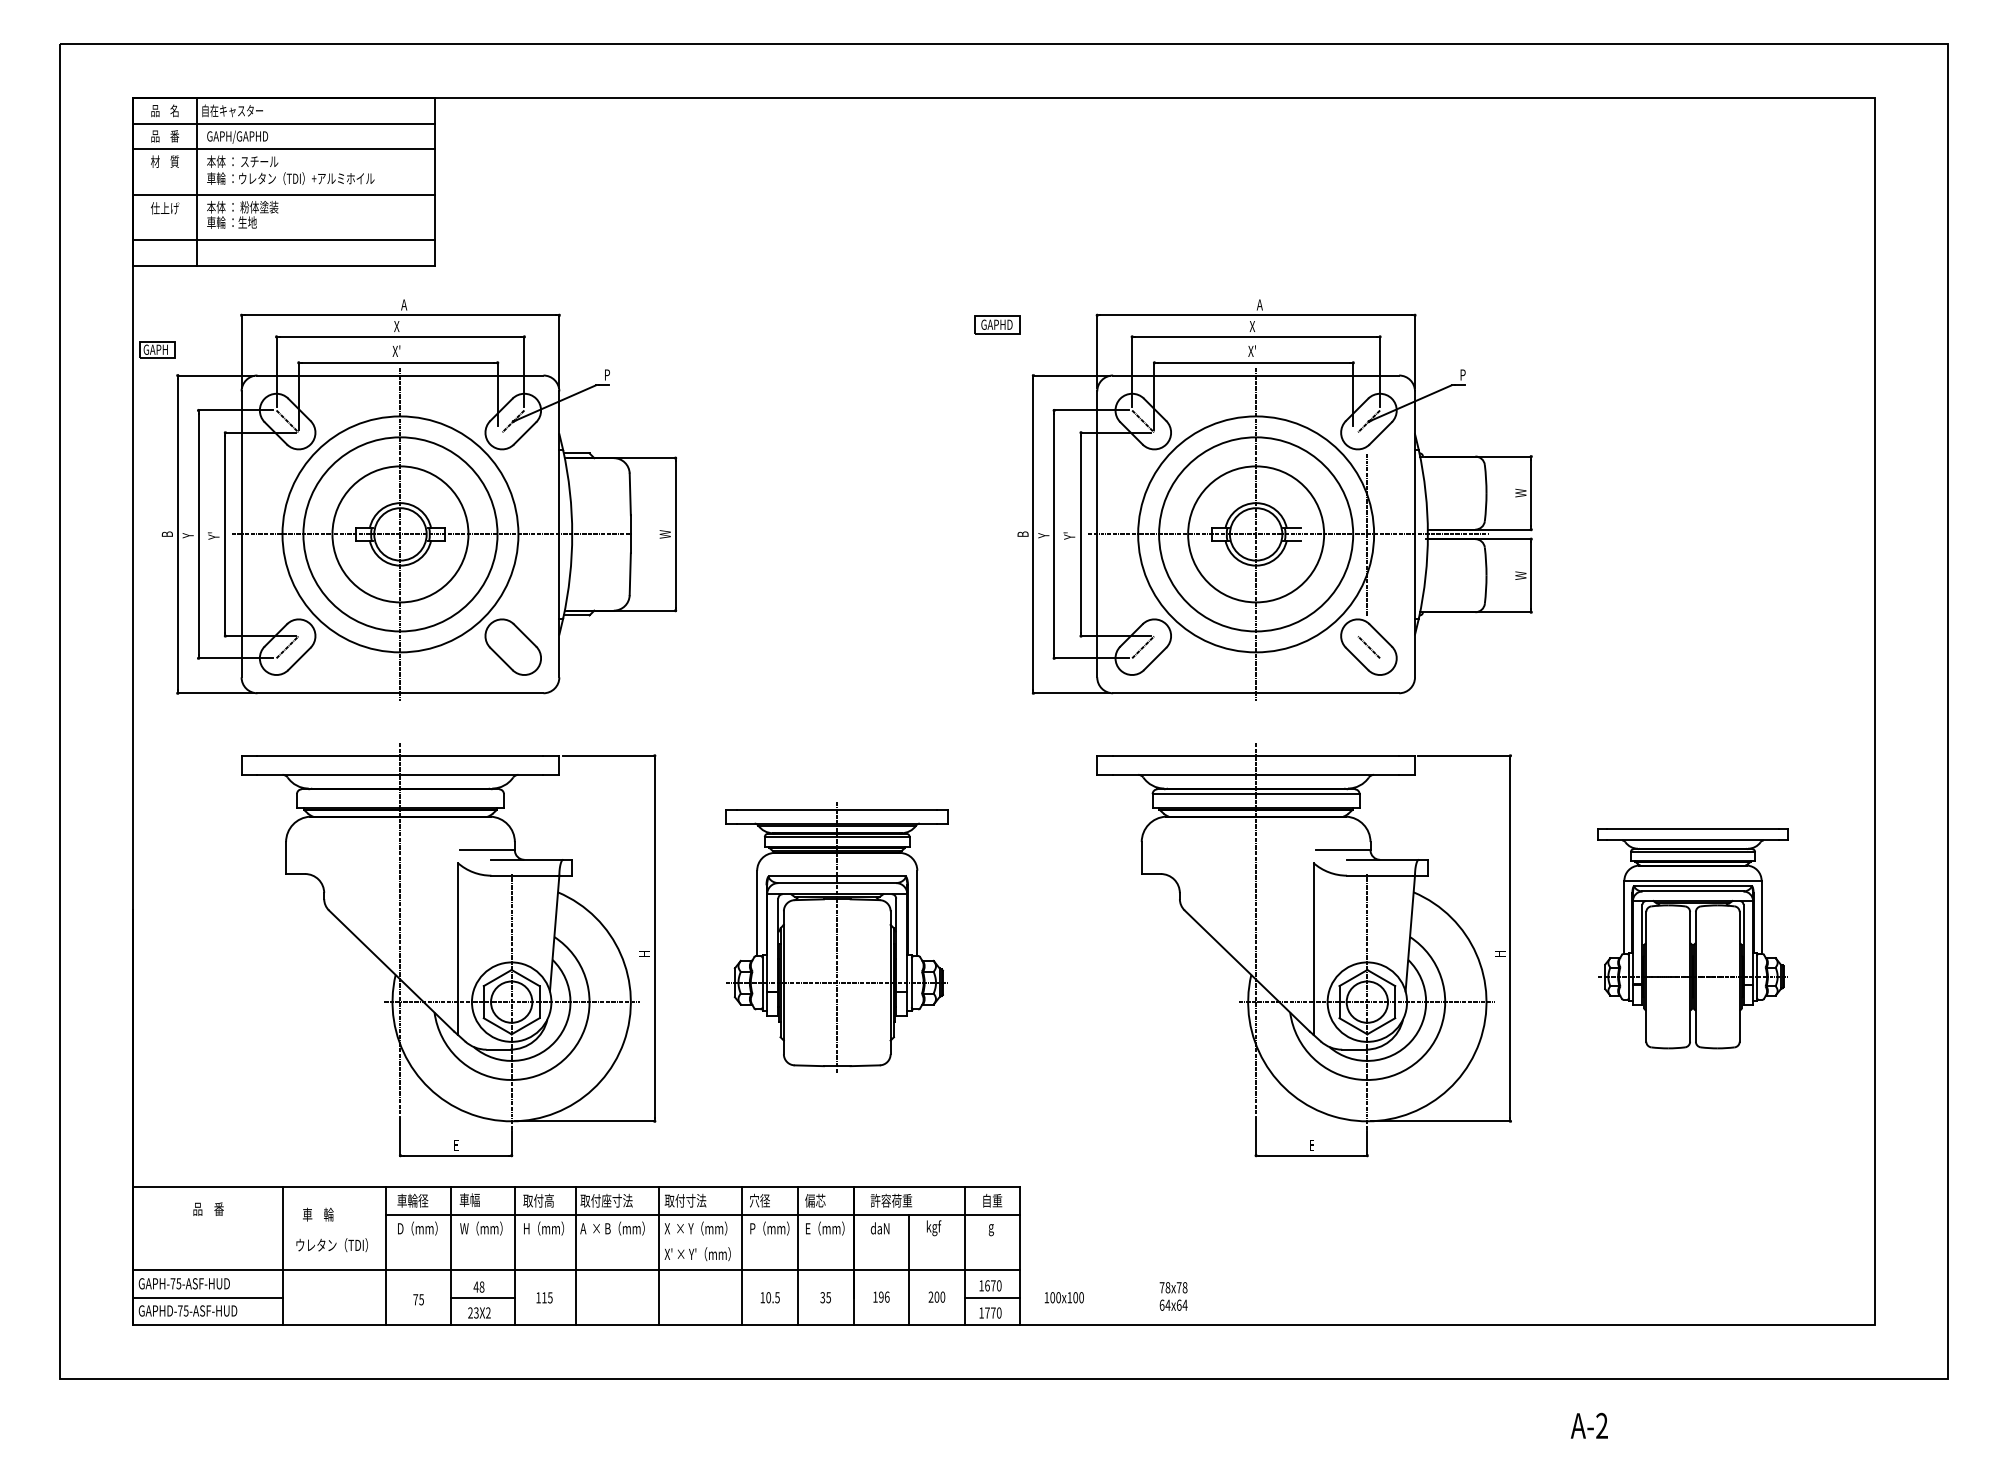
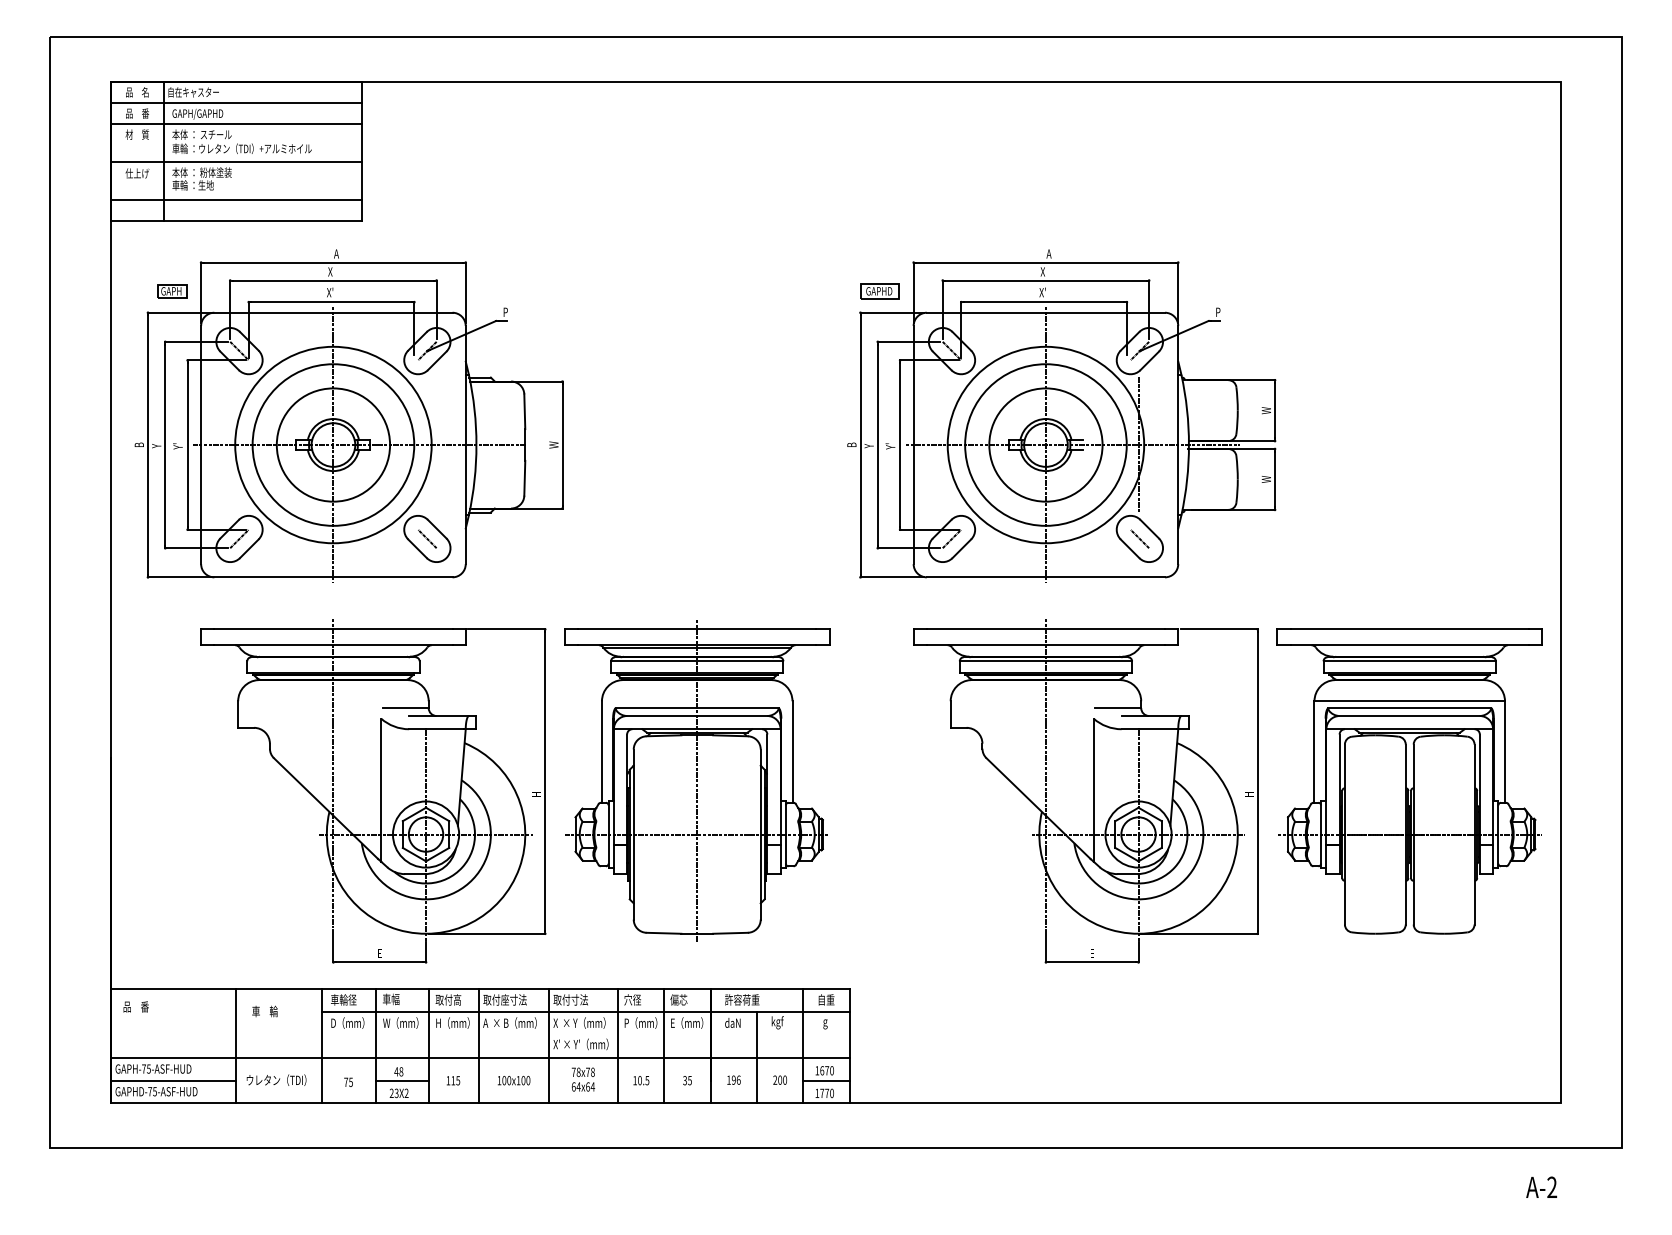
part: (997, 324) -> (879, 291), moved
part: (157, 349) -> (172, 291), moved
line: (513, 647) -> (427, 539), added
part: (836, 937) -> (696, 780), size x1.43
part: (1692, 938) -> (1409, 781), size x1.67
text: (208, 1208) -> (136, 1006), moved
text: (331, 1245) -> (276, 1080), moved
text: (1173, 1296) -> (583, 1079), moved
text: (1063, 1297) -> (513, 1080), moved
text: (1588, 1425) -> (1540, 1187), moved

